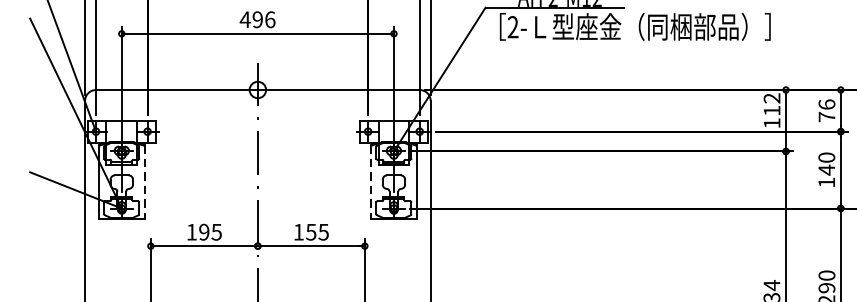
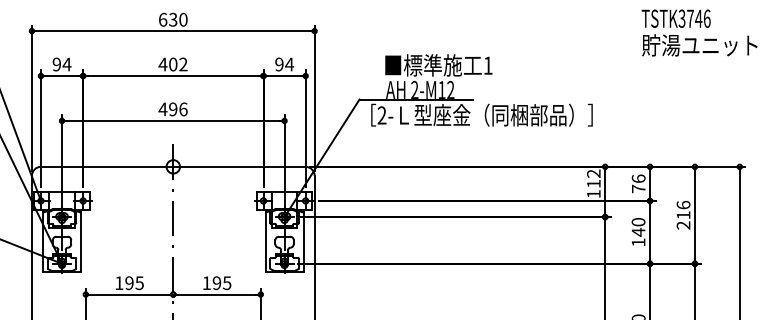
line: (145, 182) -> (81, 242), dashed -> solid
line: (370, 182) -> (265, 242), dashed -> solid
text: (310, 231) -> (216, 282), 155 -> 195

